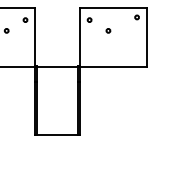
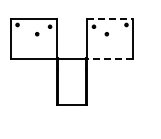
line: (113, 7) -> (110, 18), solid -> dashed
line: (112, 67) -> (109, 59), solid -> dashed

